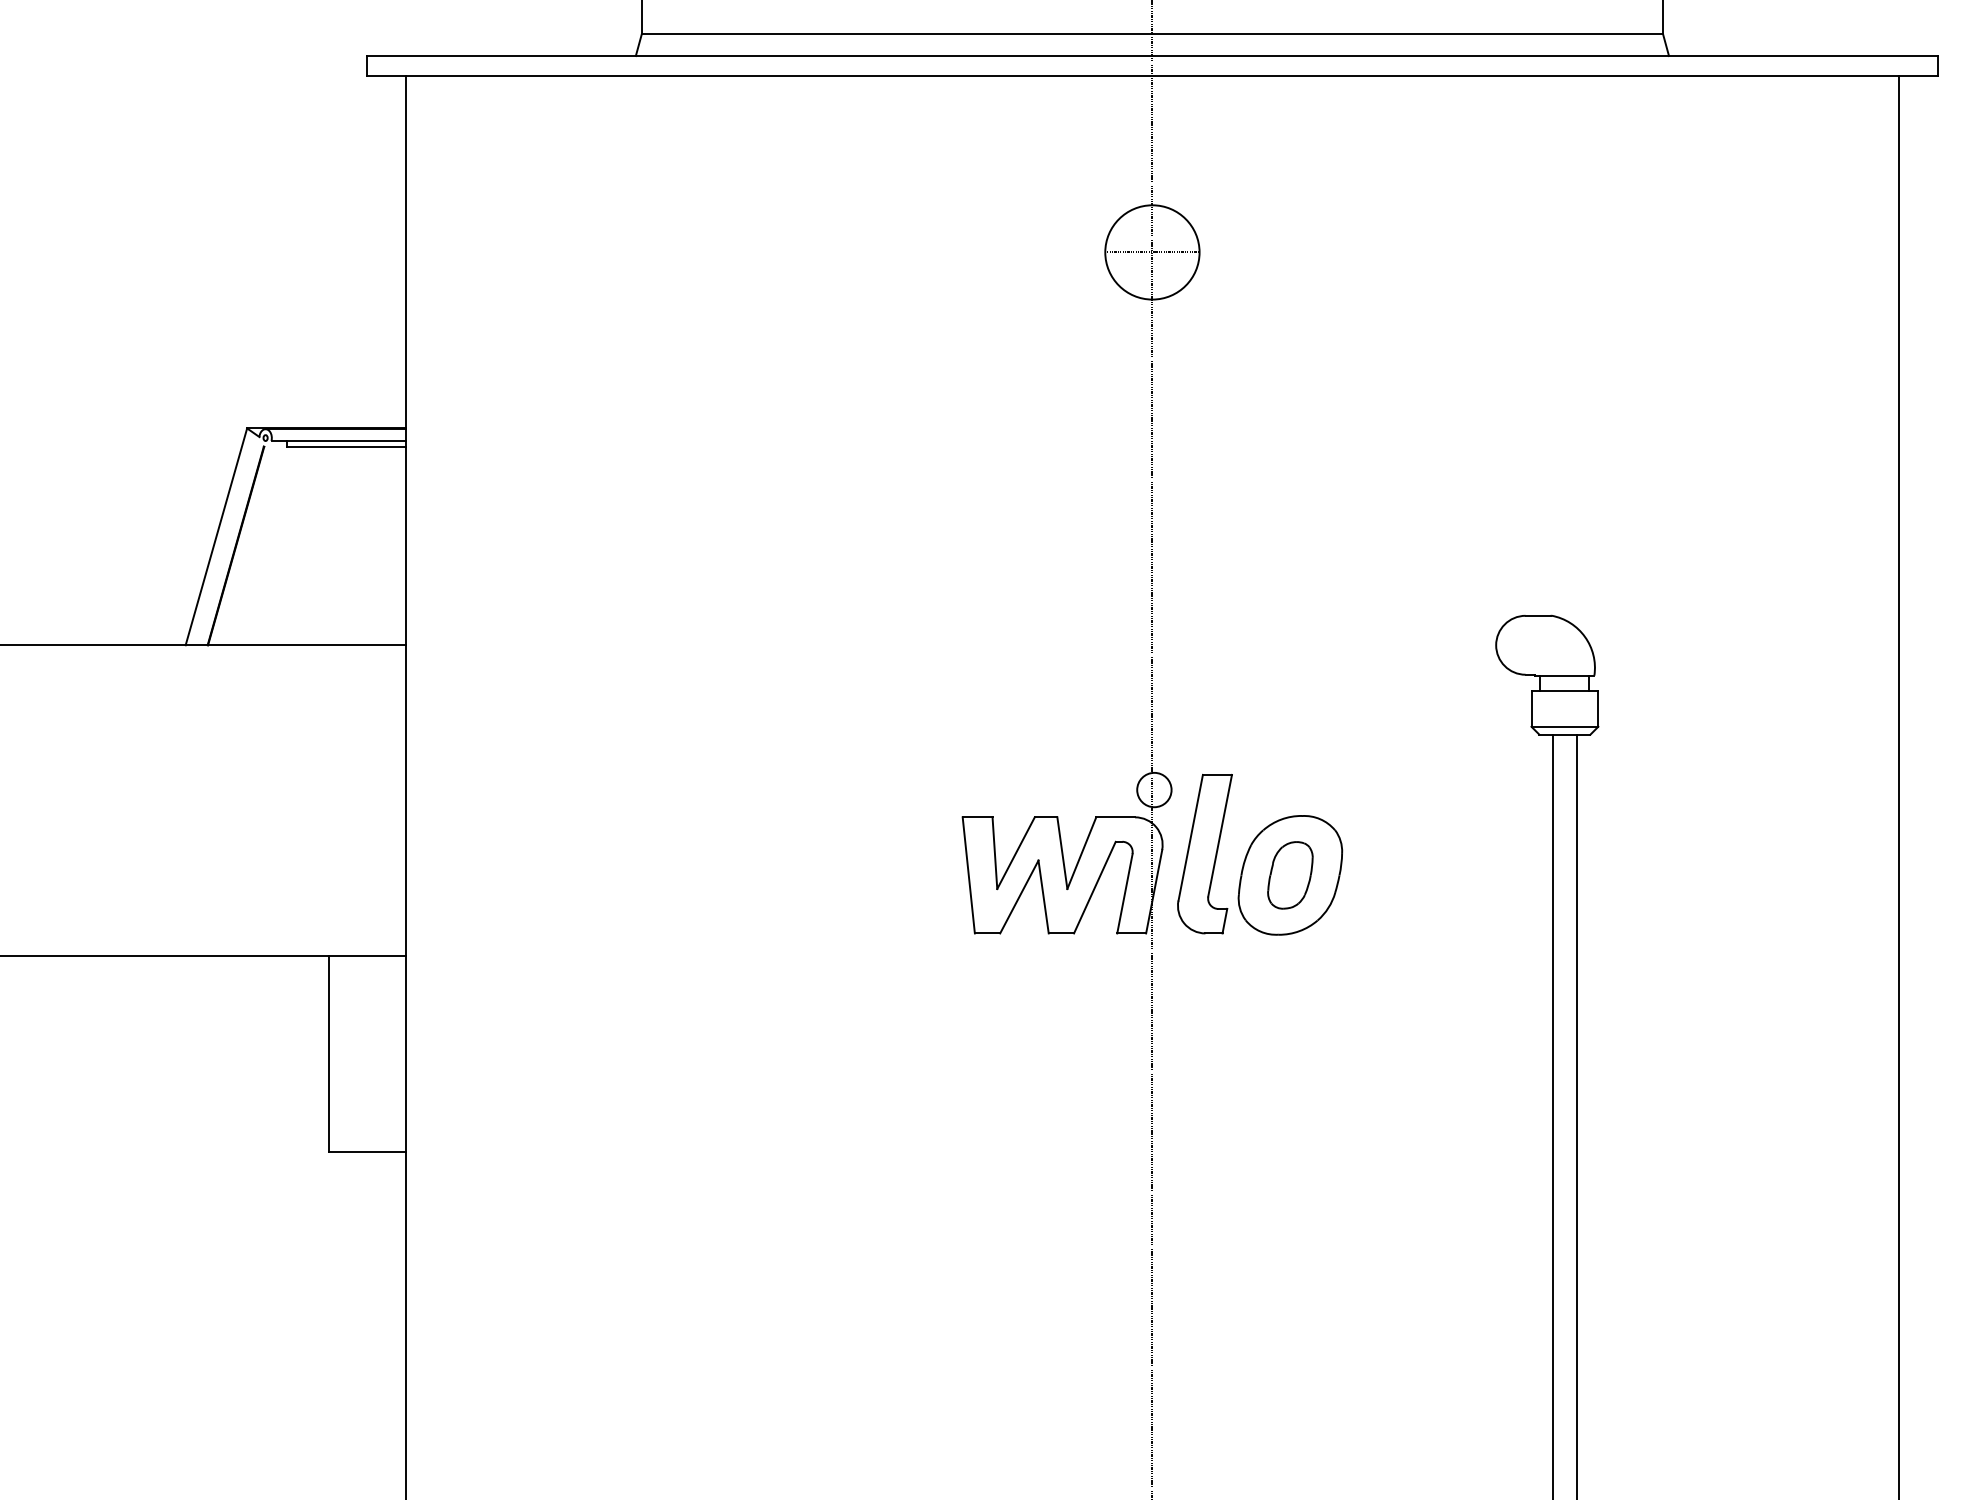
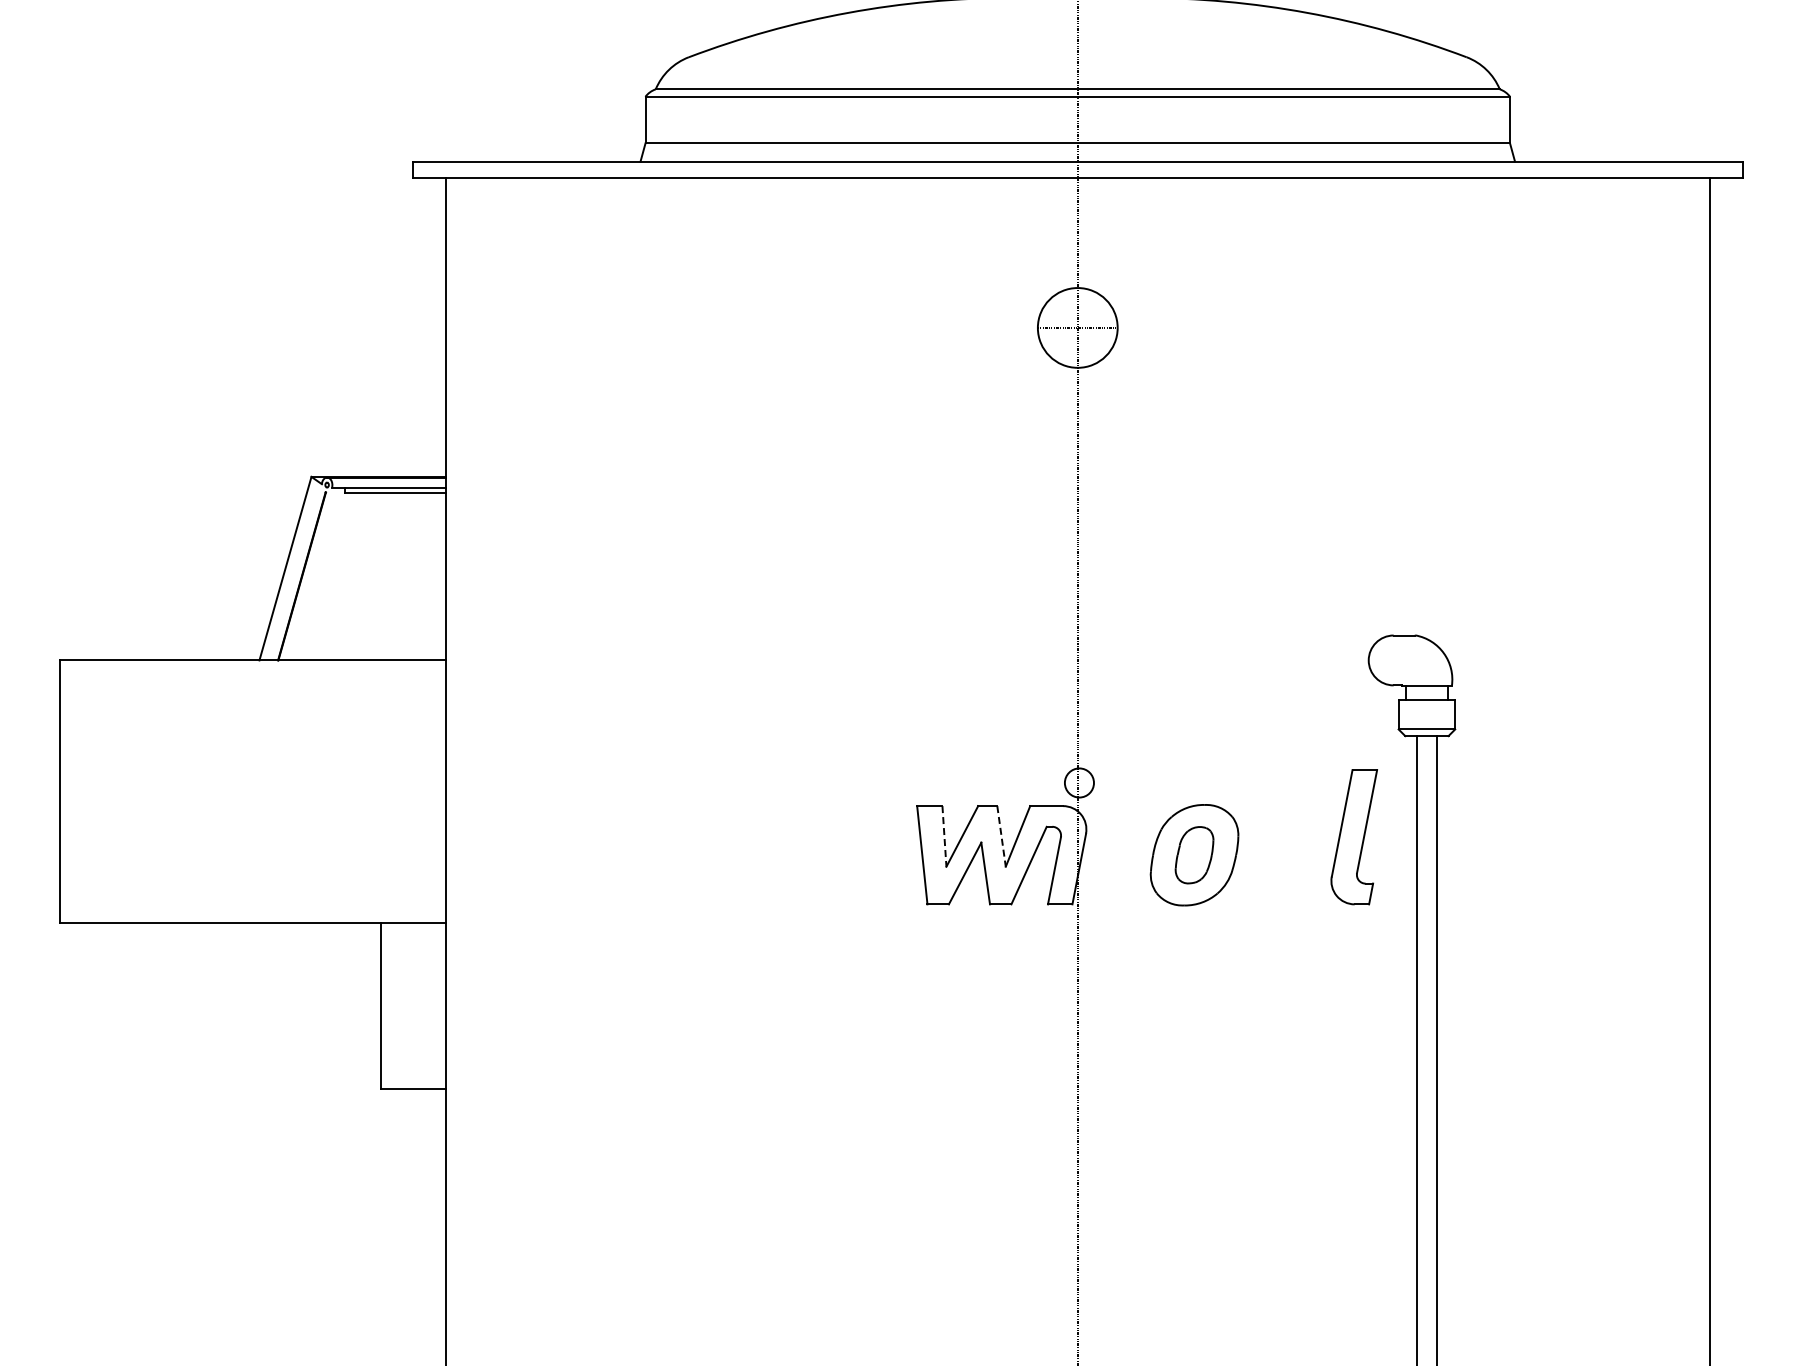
line: (994, 853) -> (944, 836), solid -> dashed
line: (1062, 853) -> (1001, 836), solid -> dashed
part: (1204, 854) -> (1353, 837), moved

